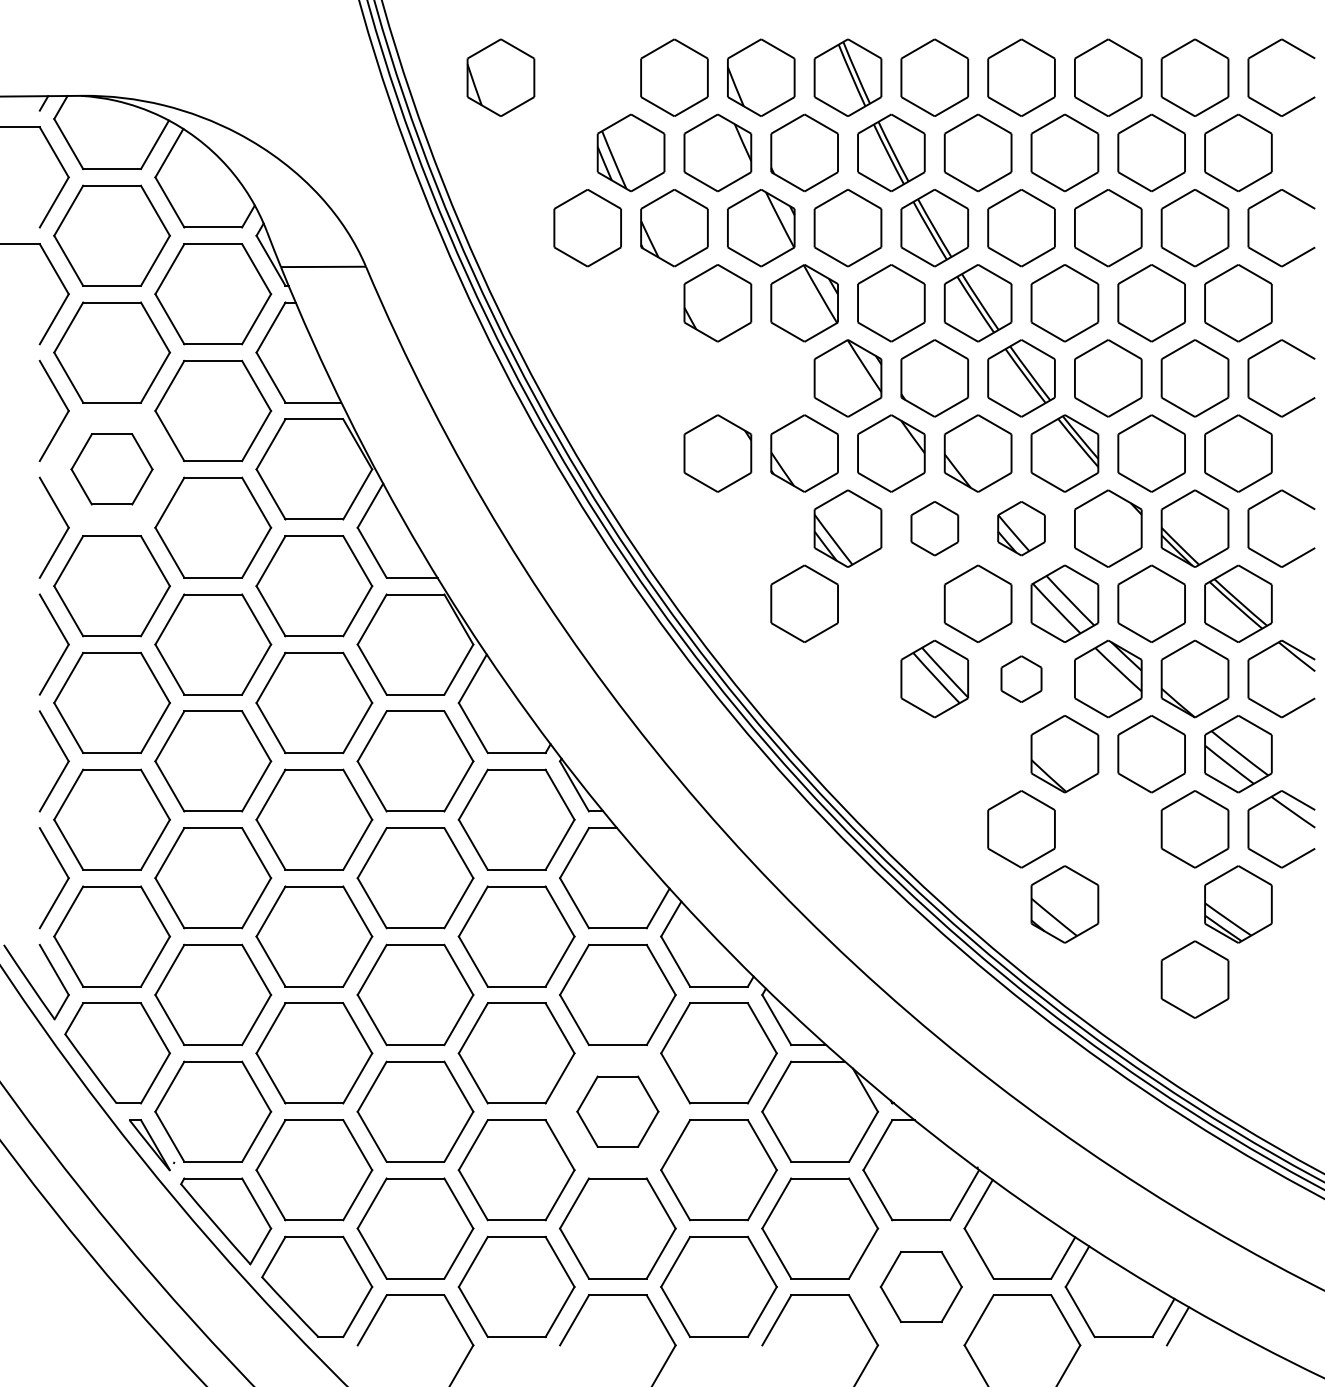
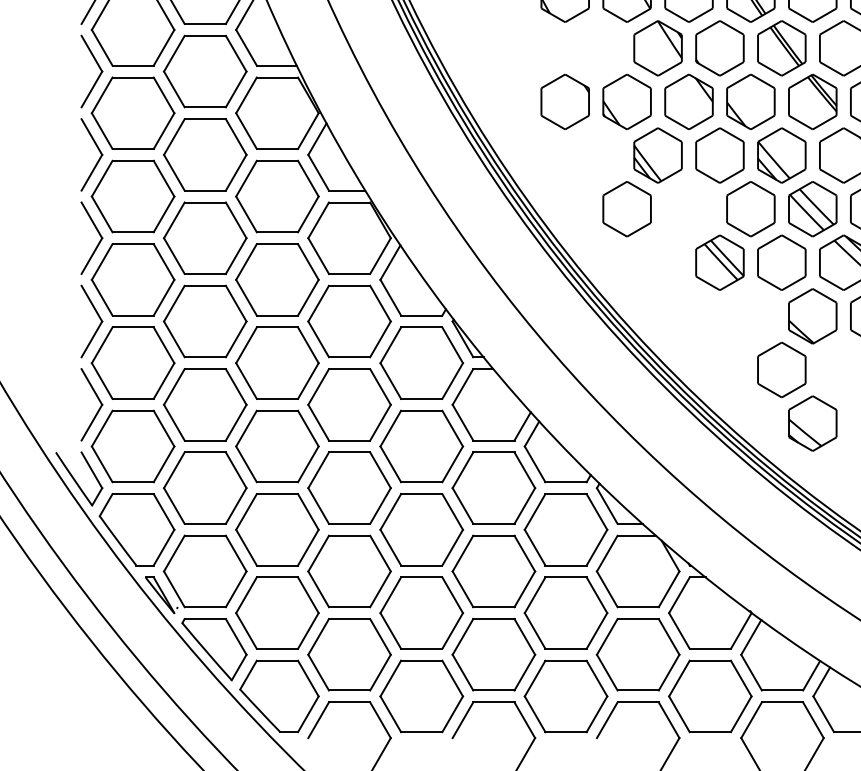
part: (111, 469) -> (132, 113), size x1.43
part: (934, 528) -> (719, 155), size x1.43
part: (1021, 528) -> (781, 155), size x1.43
part: (1021, 679) -> (781, 263), size x1.67
part: (617, 1111) -> (493, 571), size x1.43
part: (921, 1286) -> (710, 696), size x1.43

